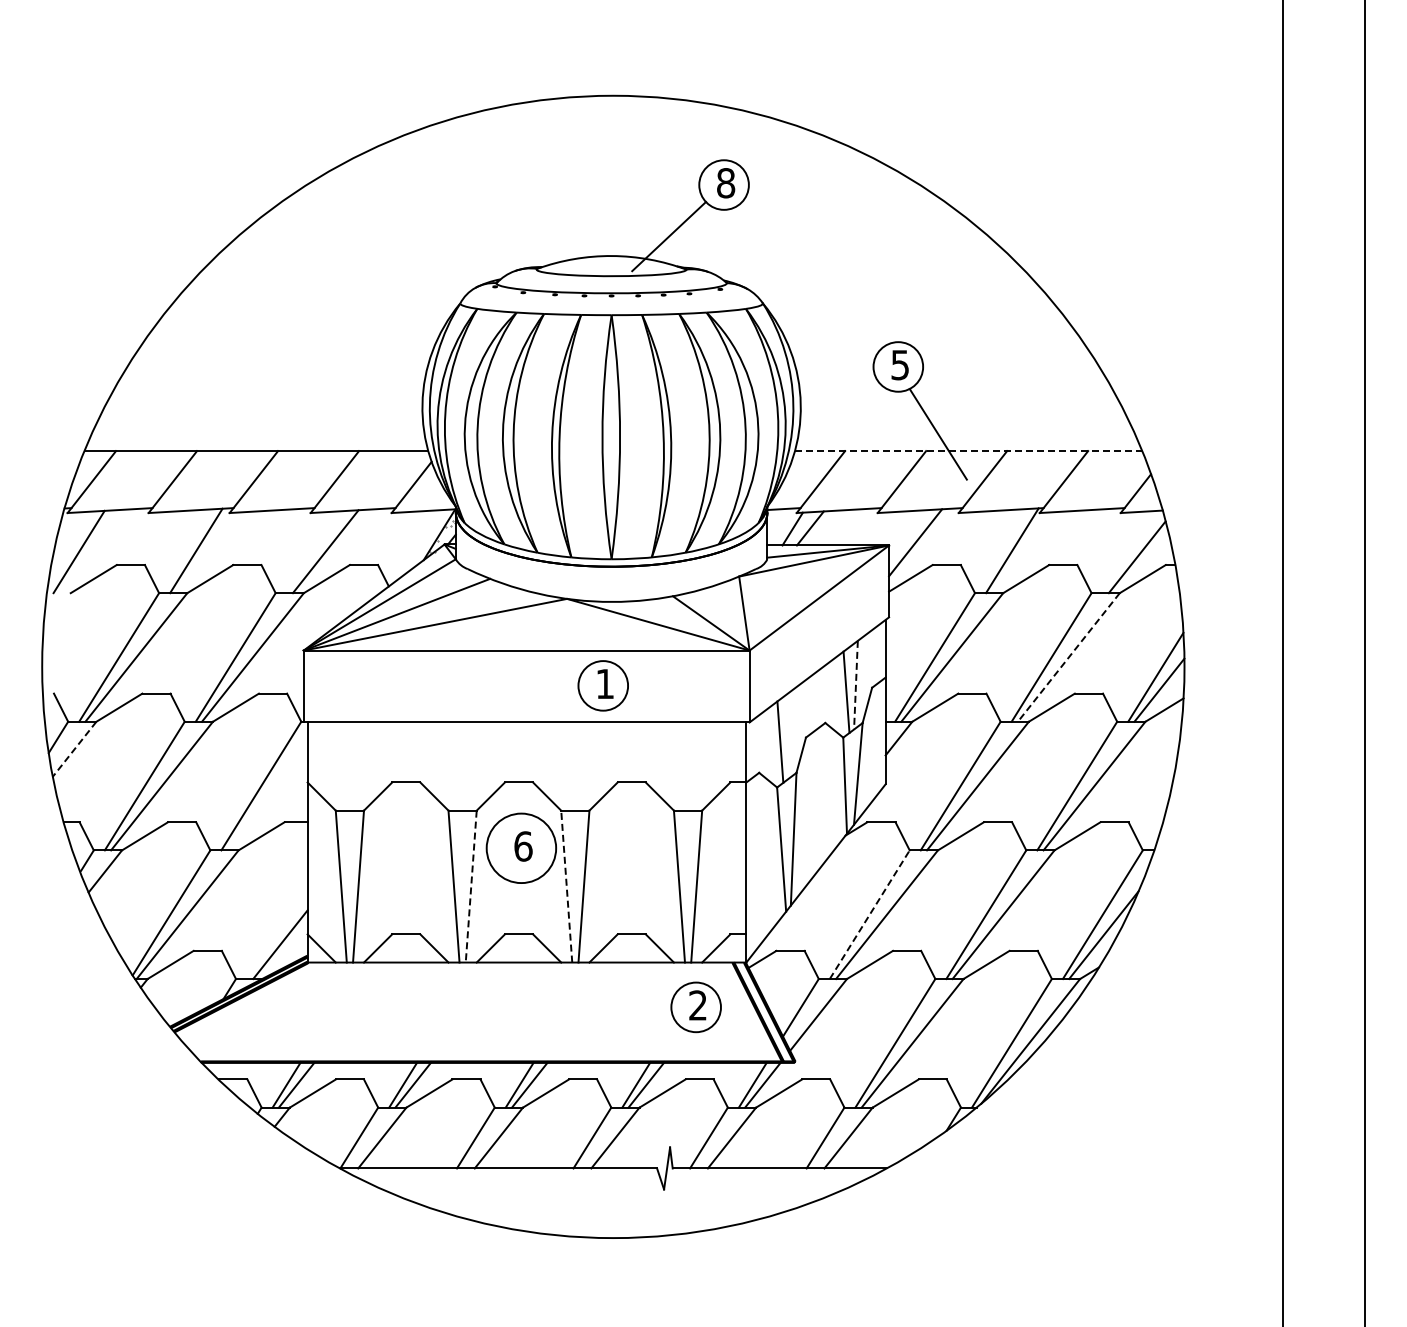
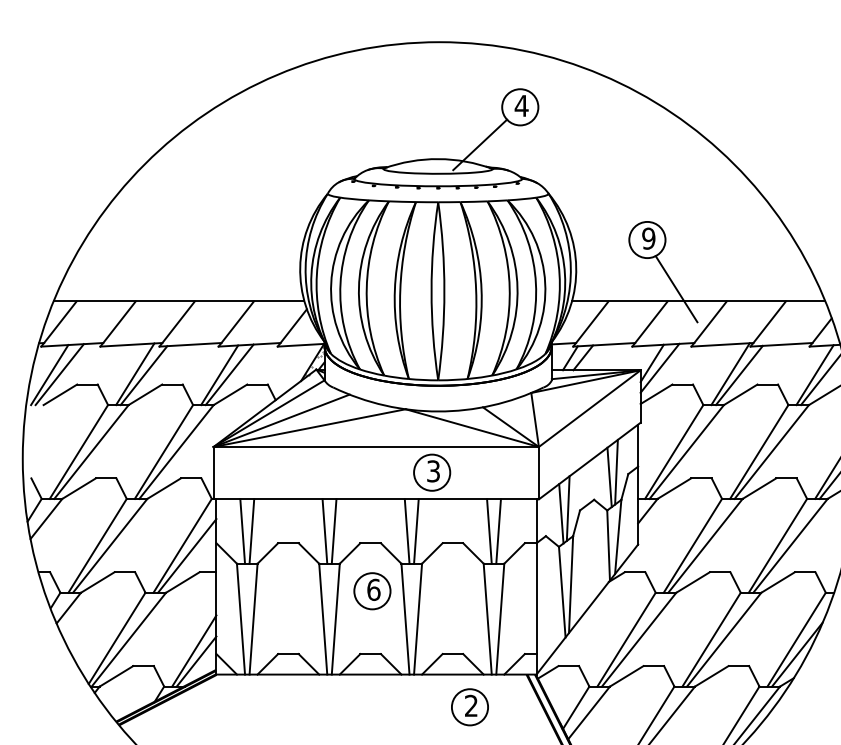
text: (725, 183) -> (521, 106), 8 -> 4
text: (900, 364) -> (648, 238), 5 -> 9
line: (968, 451) -> (698, 301), dashed -> solid
line: (904, 535) -> (651, 363), added
line: (92, 551) -> (59, 374), added
line: (208, 552) -> (144, 375), added
line: (311, 552) -> (219, 375), added
line: (1024, 552) -> (739, 375), added
line: (1127, 552) -> (814, 375), added
line: (1068, 657) -> (771, 452), dashed -> solid
text: (604, 683) -> (433, 470), 1 -> 3
line: (855, 685) -> (616, 472), dashed -> solid
line: (789, 734) -> (568, 508), added
line: (74, 749) -> (46, 519), dashed -> solid
line: (343, 766) -> (242, 531), added
line: (356, 766) -> (252, 531), added
line: (456, 766) -> (325, 531), added
line: (468, 766) -> (333, 531), added
line: (568, 766) -> (406, 531), added
line: (581, 766) -> (416, 531), added
line: (681, 766) -> (489, 531), added
line: (694, 766) -> (498, 531), added
line: (267, 799) -> (187, 555), added
circle: (521, 848) -> (372, 591), size x0.71
line: (566, 886) -> (405, 619), dashed -> solid
line: (471, 887) -> (335, 619), dashed -> solid
line: (869, 914) -> (626, 639), dashed -> solid
line: (277, 930) -> (194, 651), added
part: (695, 1007) -> (469, 707), moved

